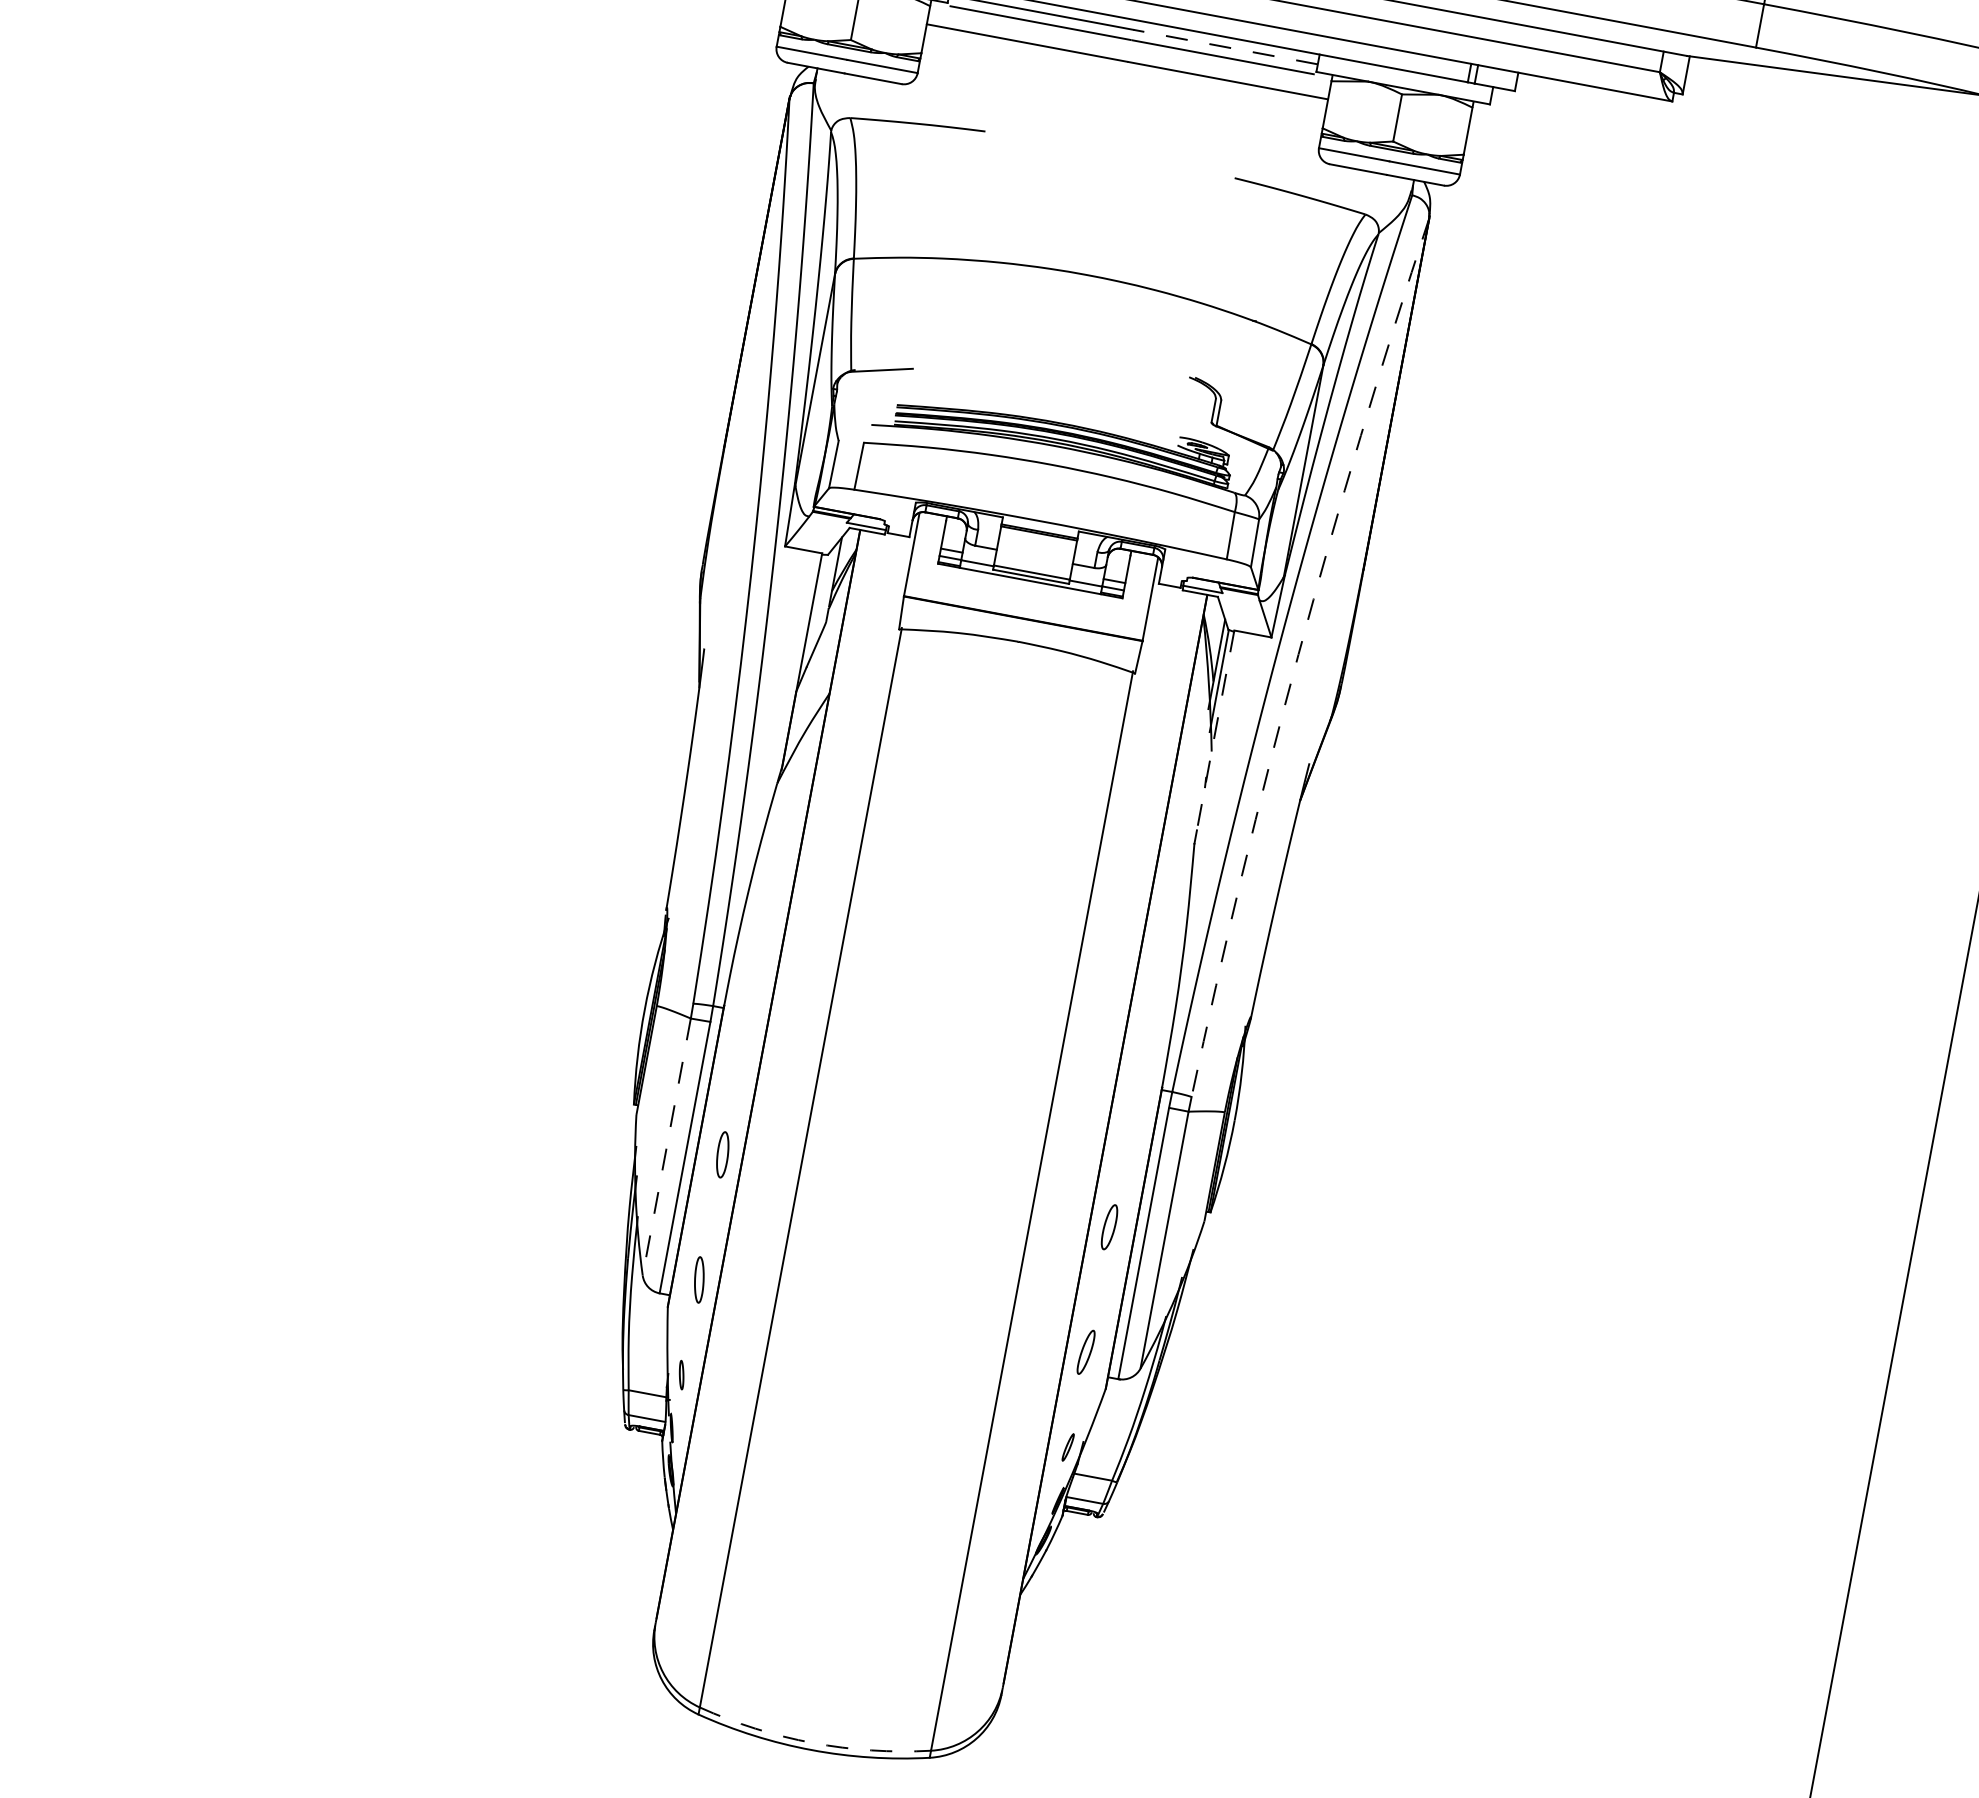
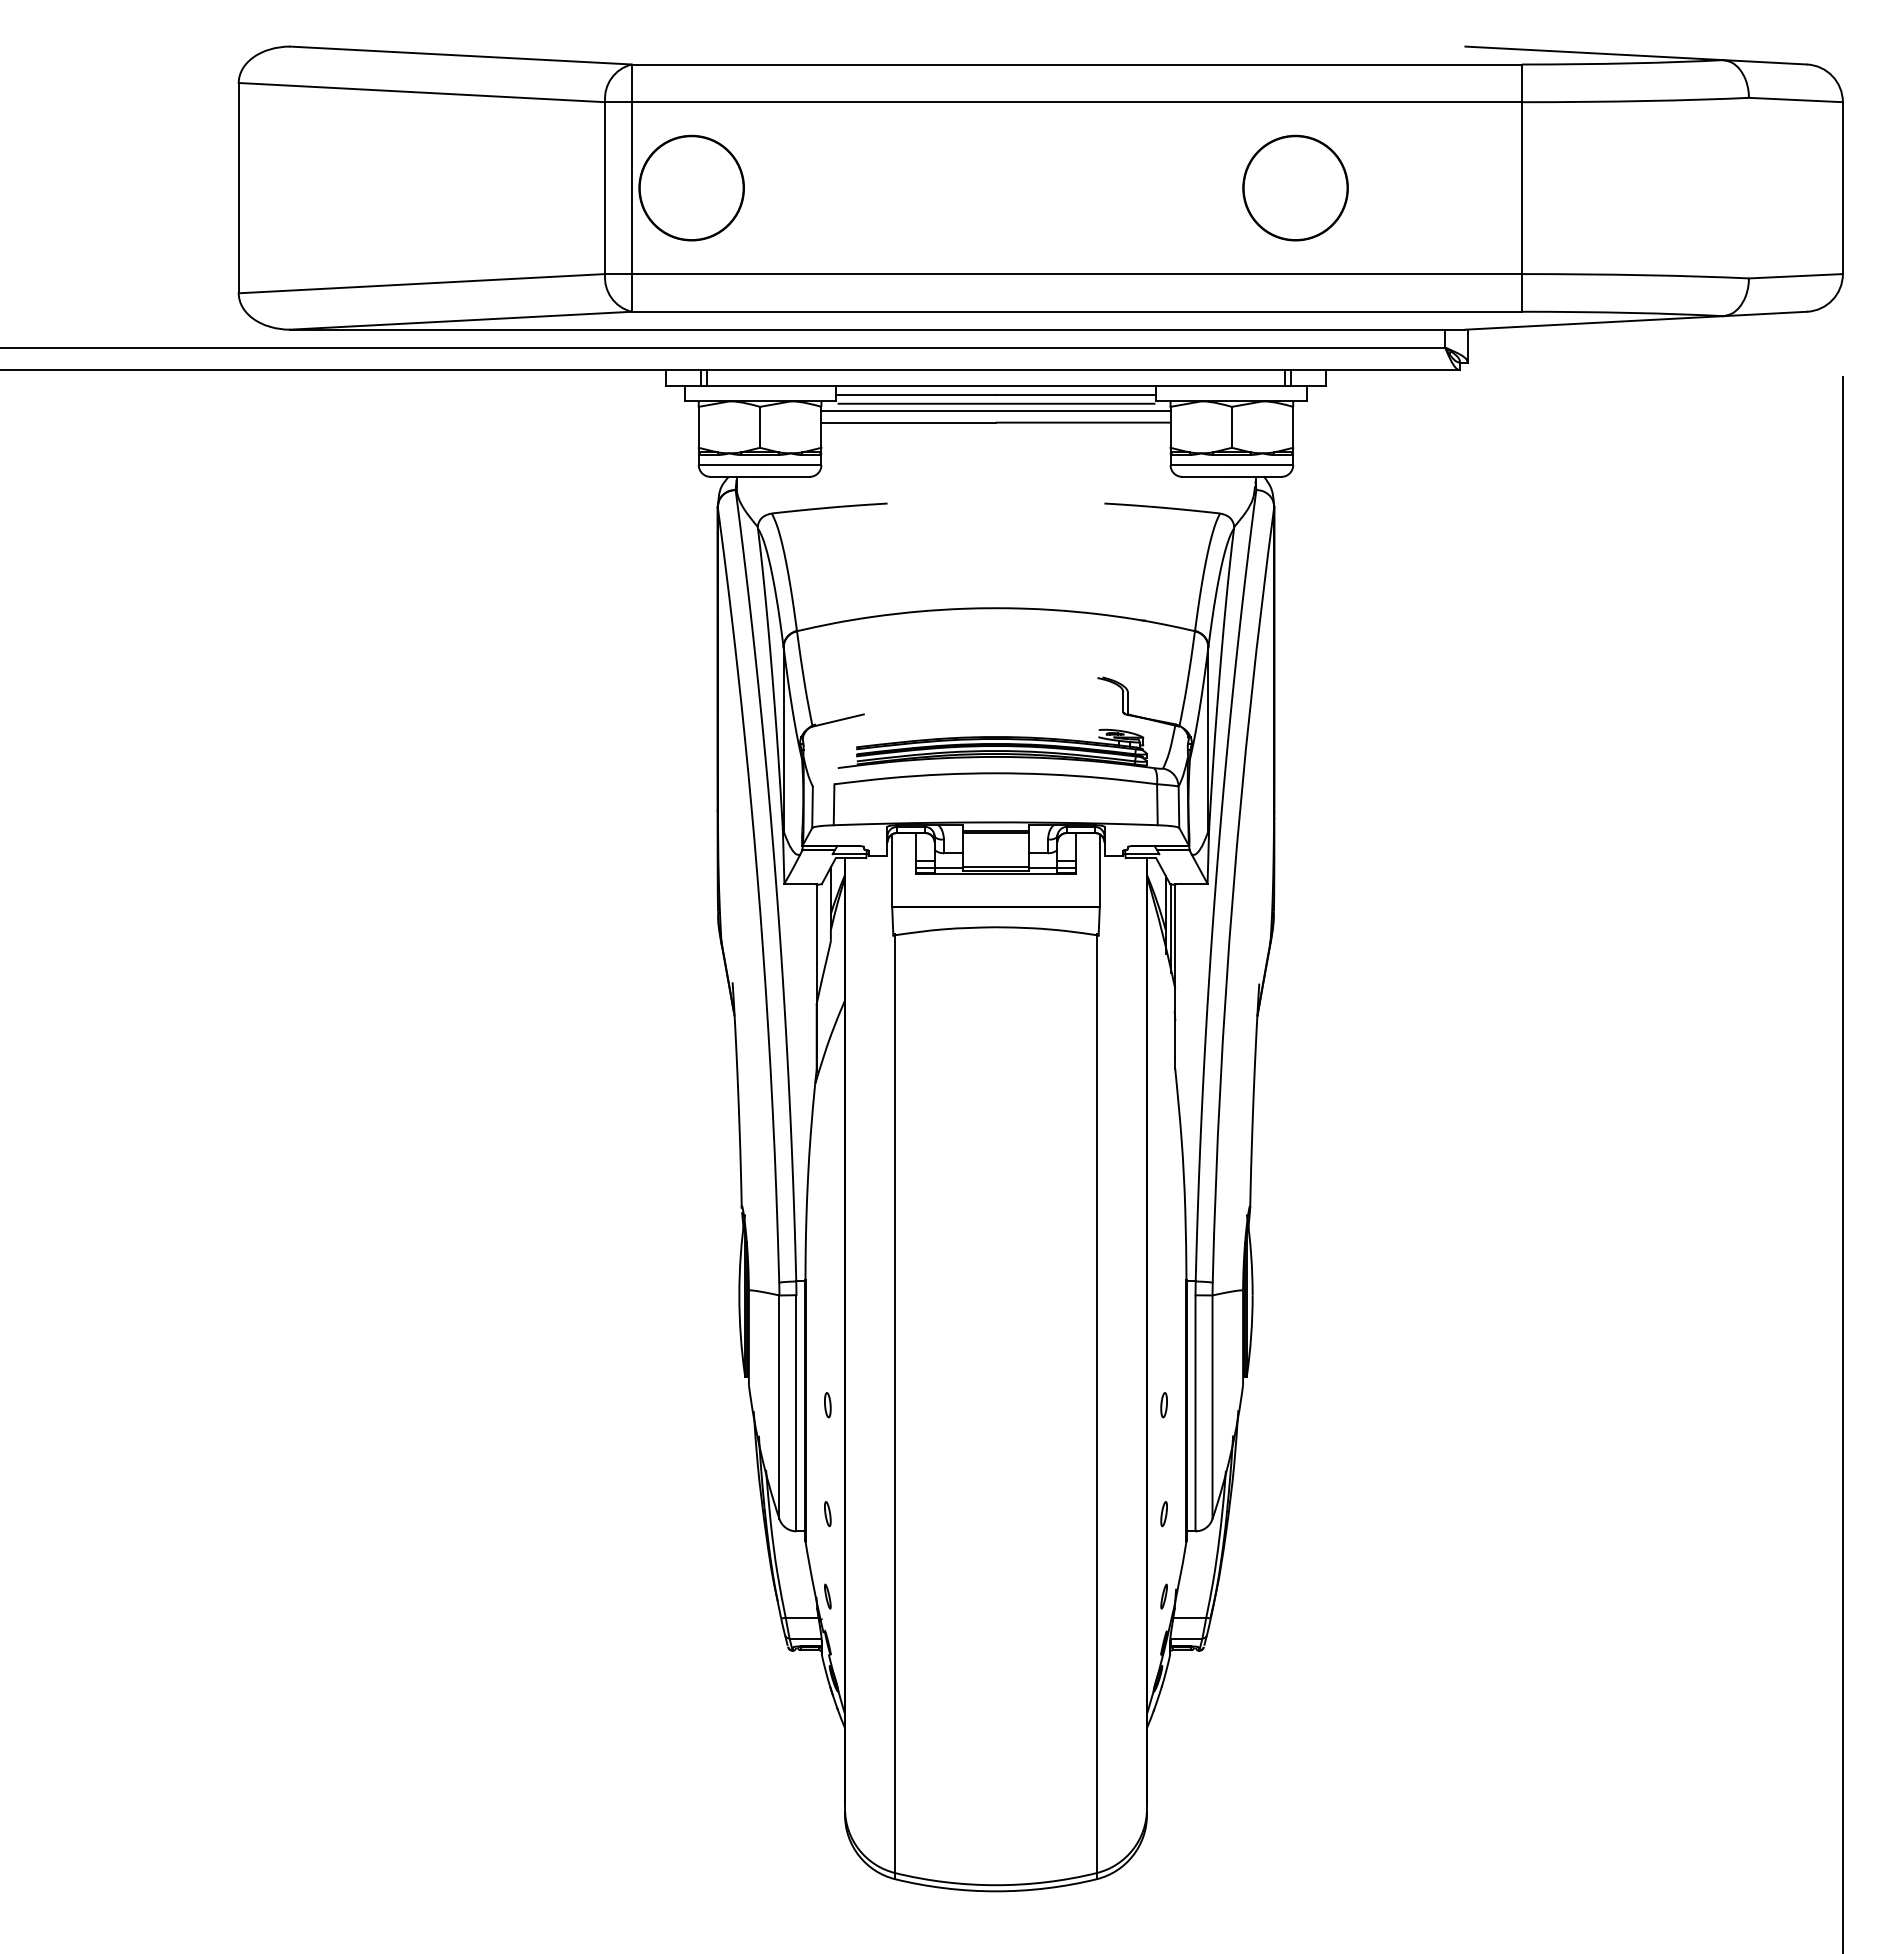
line: (1224, 46) -> (1075, 394), dashed -> solid
line: (1129, 47) -> (995, 410), added
arc: (1299, 654) -> (1233, 893), dashed -> solid
line: (1215, 730) -> (1175, 970), dashed -> solid
line: (666, 1147) -> (779, 1407), dashed -> solid
part: (722, 1155) -> (827, 1405), size x0.62
part: (1108, 1227) -> (1163, 1405), size x0.62
part: (698, 1280) -> (827, 1514), size x0.62
part: (1085, 1352) -> (1163, 1514), size x0.62
arc: (813, 1743) -> (996, 1885), dashed -> solid

